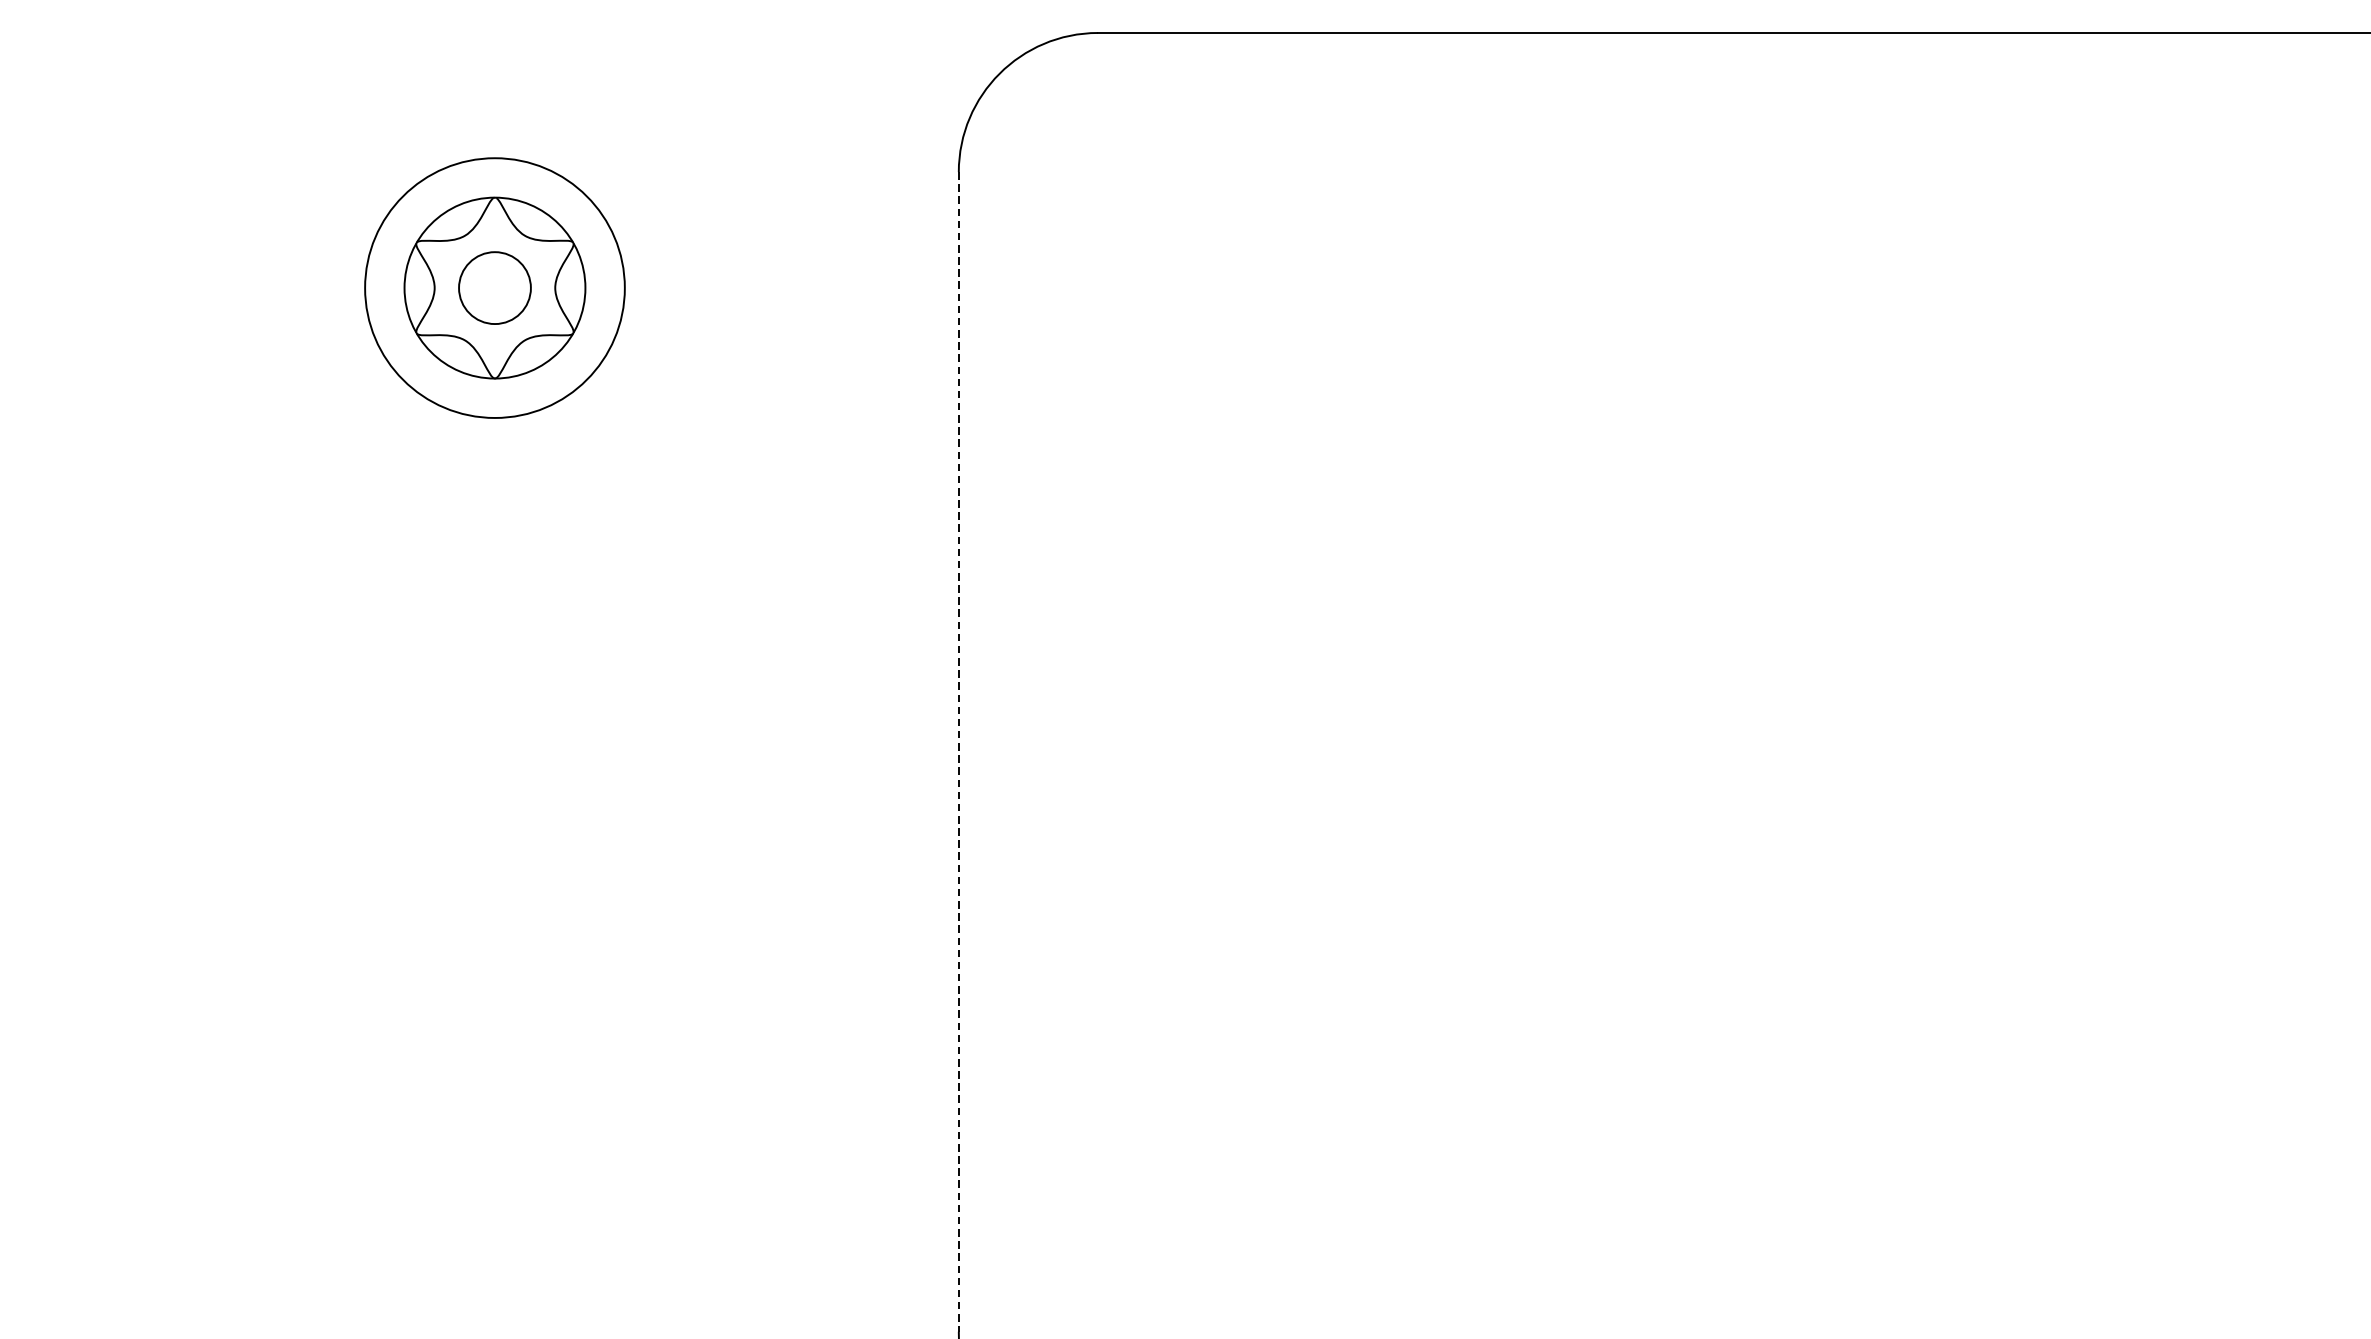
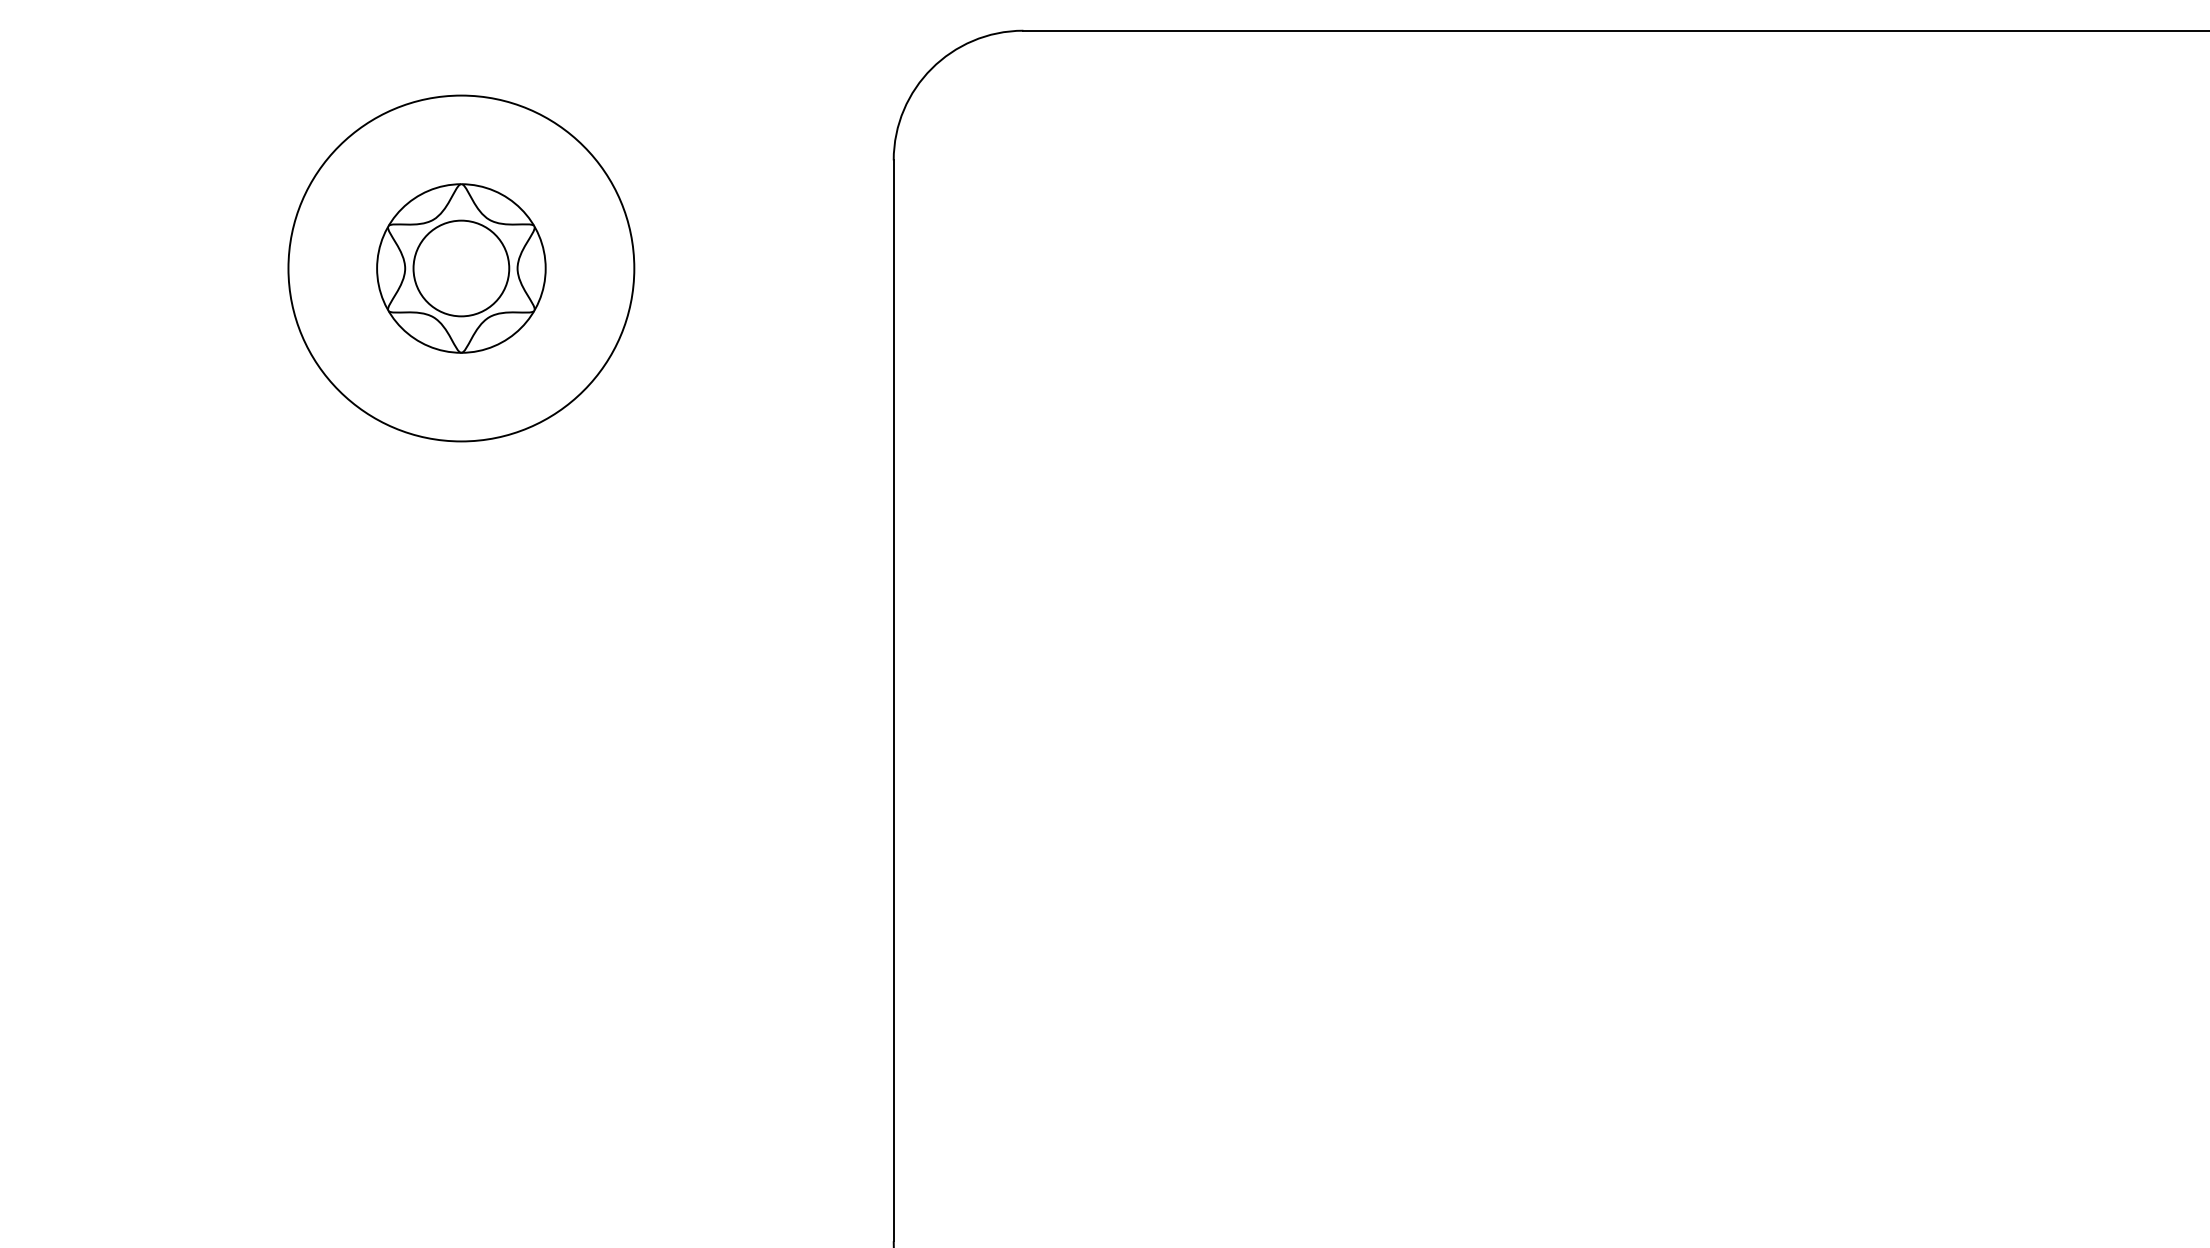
circle: (495, 288) -> (461, 268), size x1.43
circle: (495, 288) -> (461, 268), size x1.43
line: (958, 752) -> (893, 701), dashed -> solid

